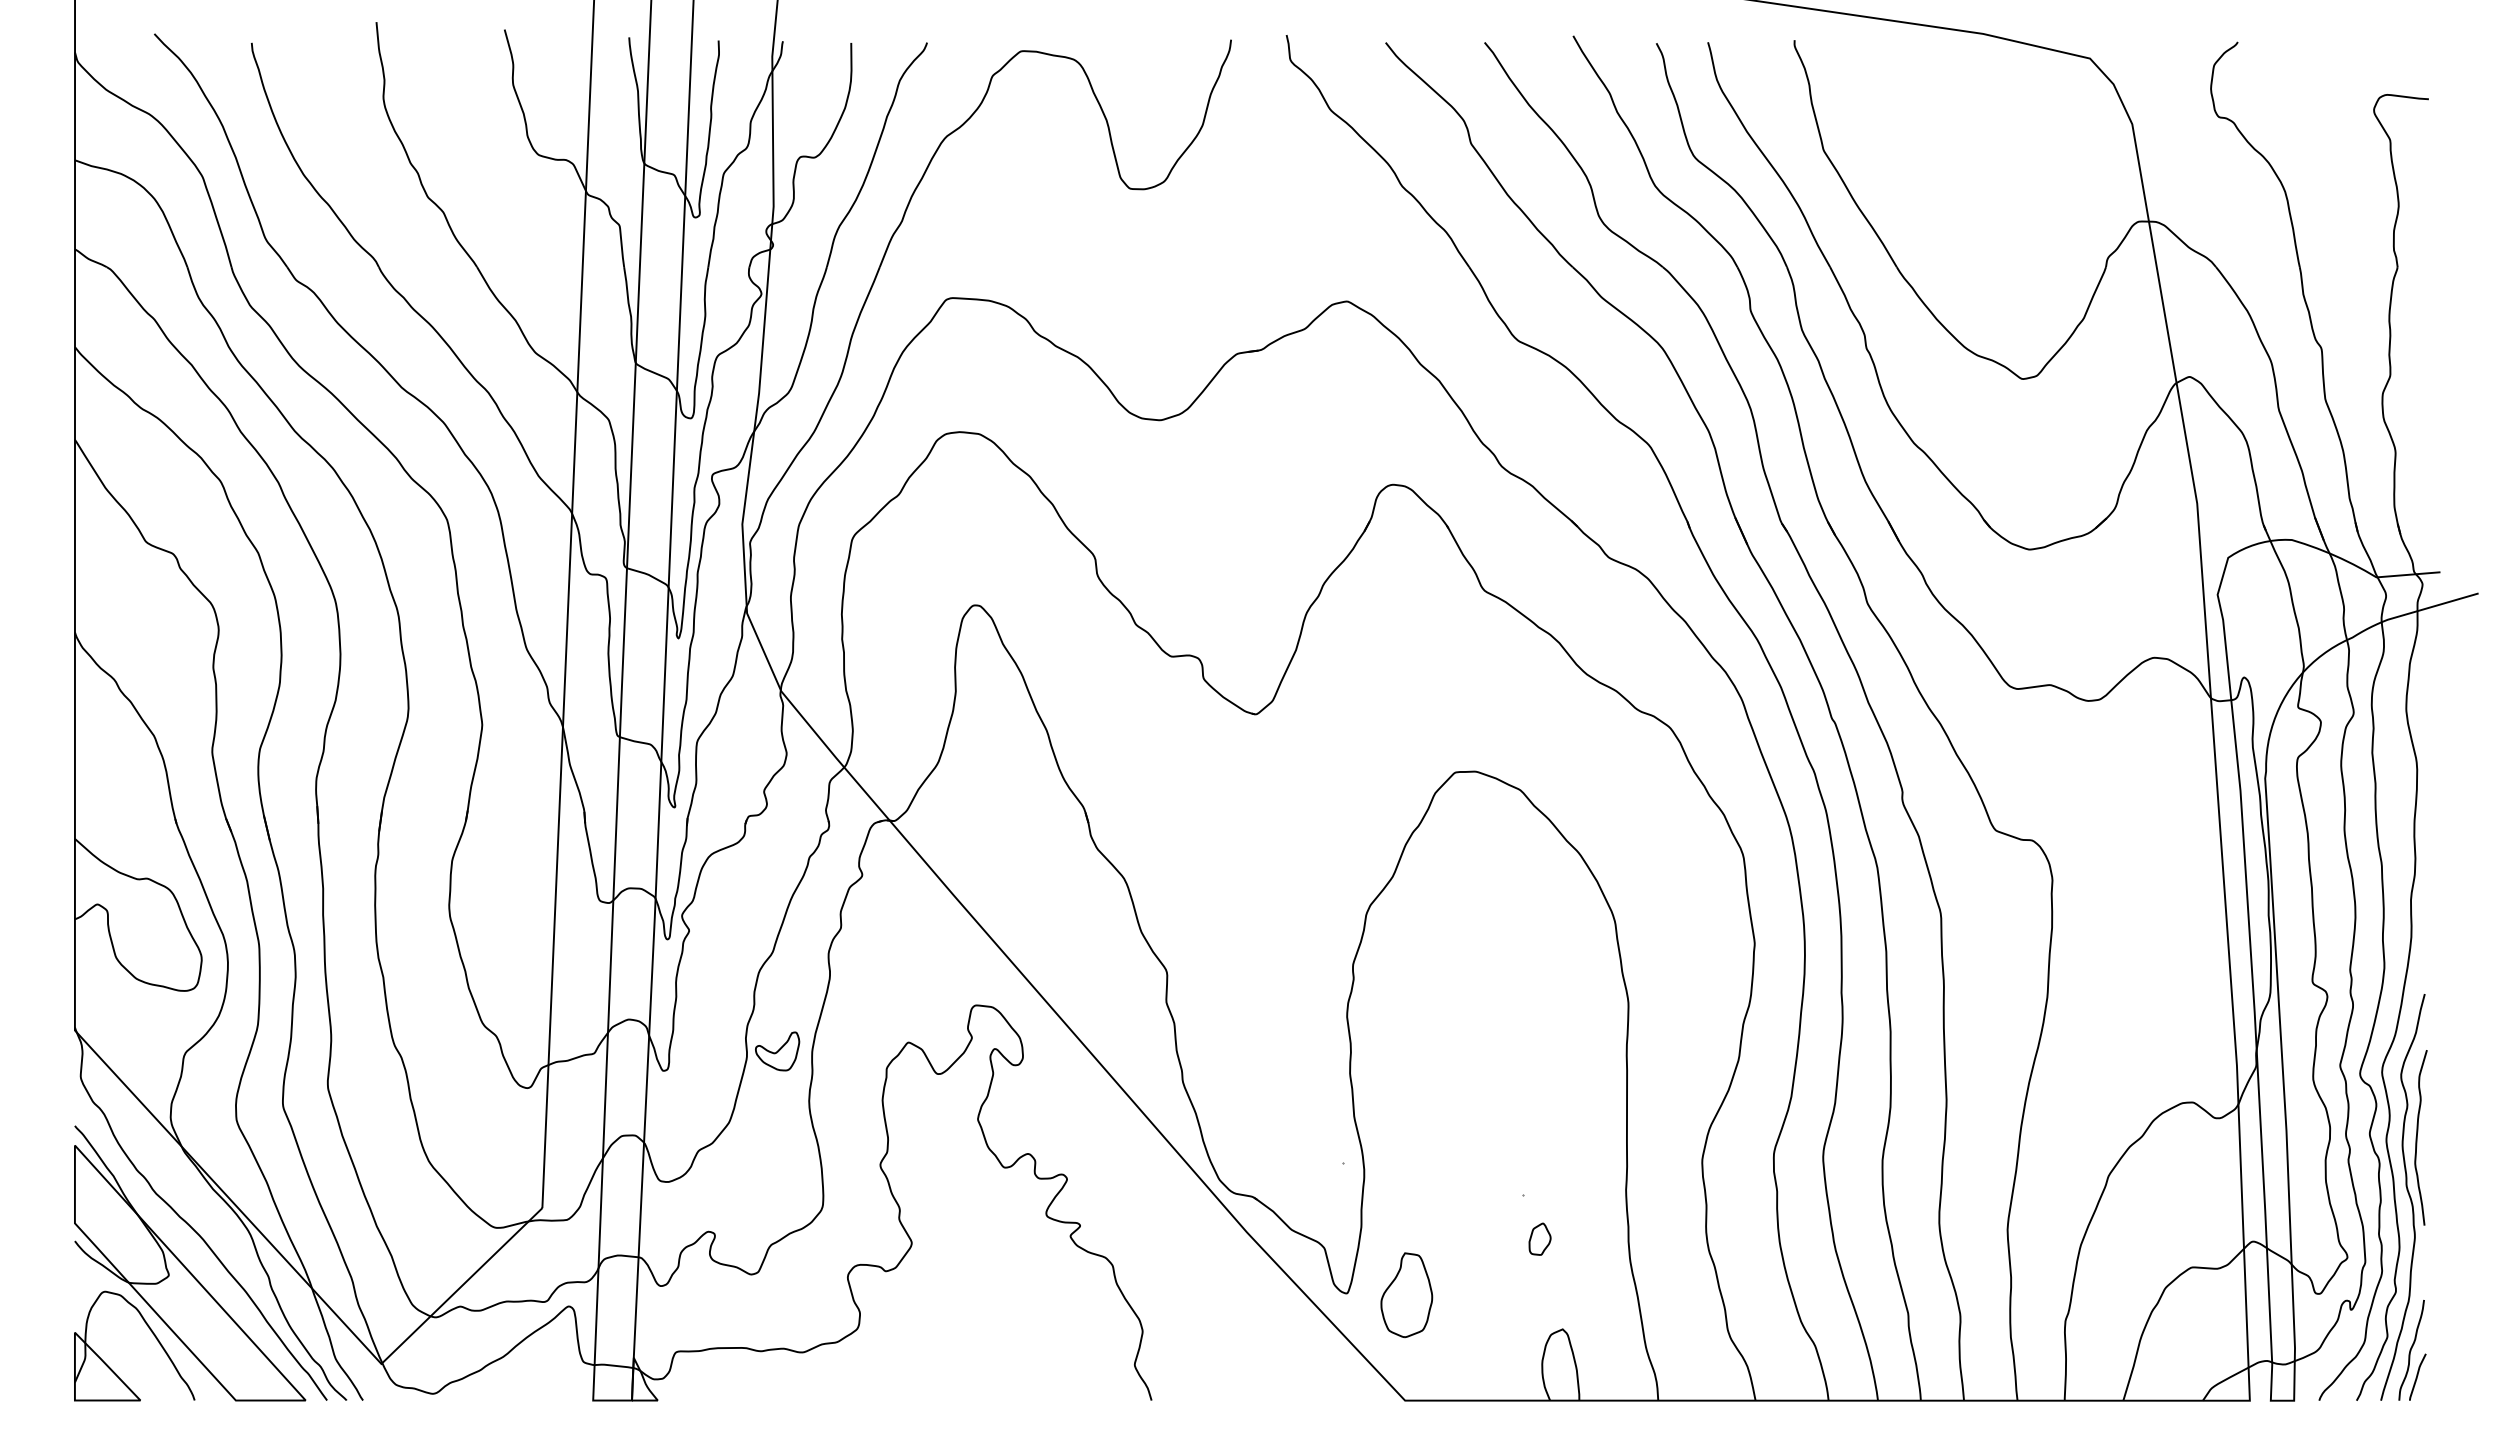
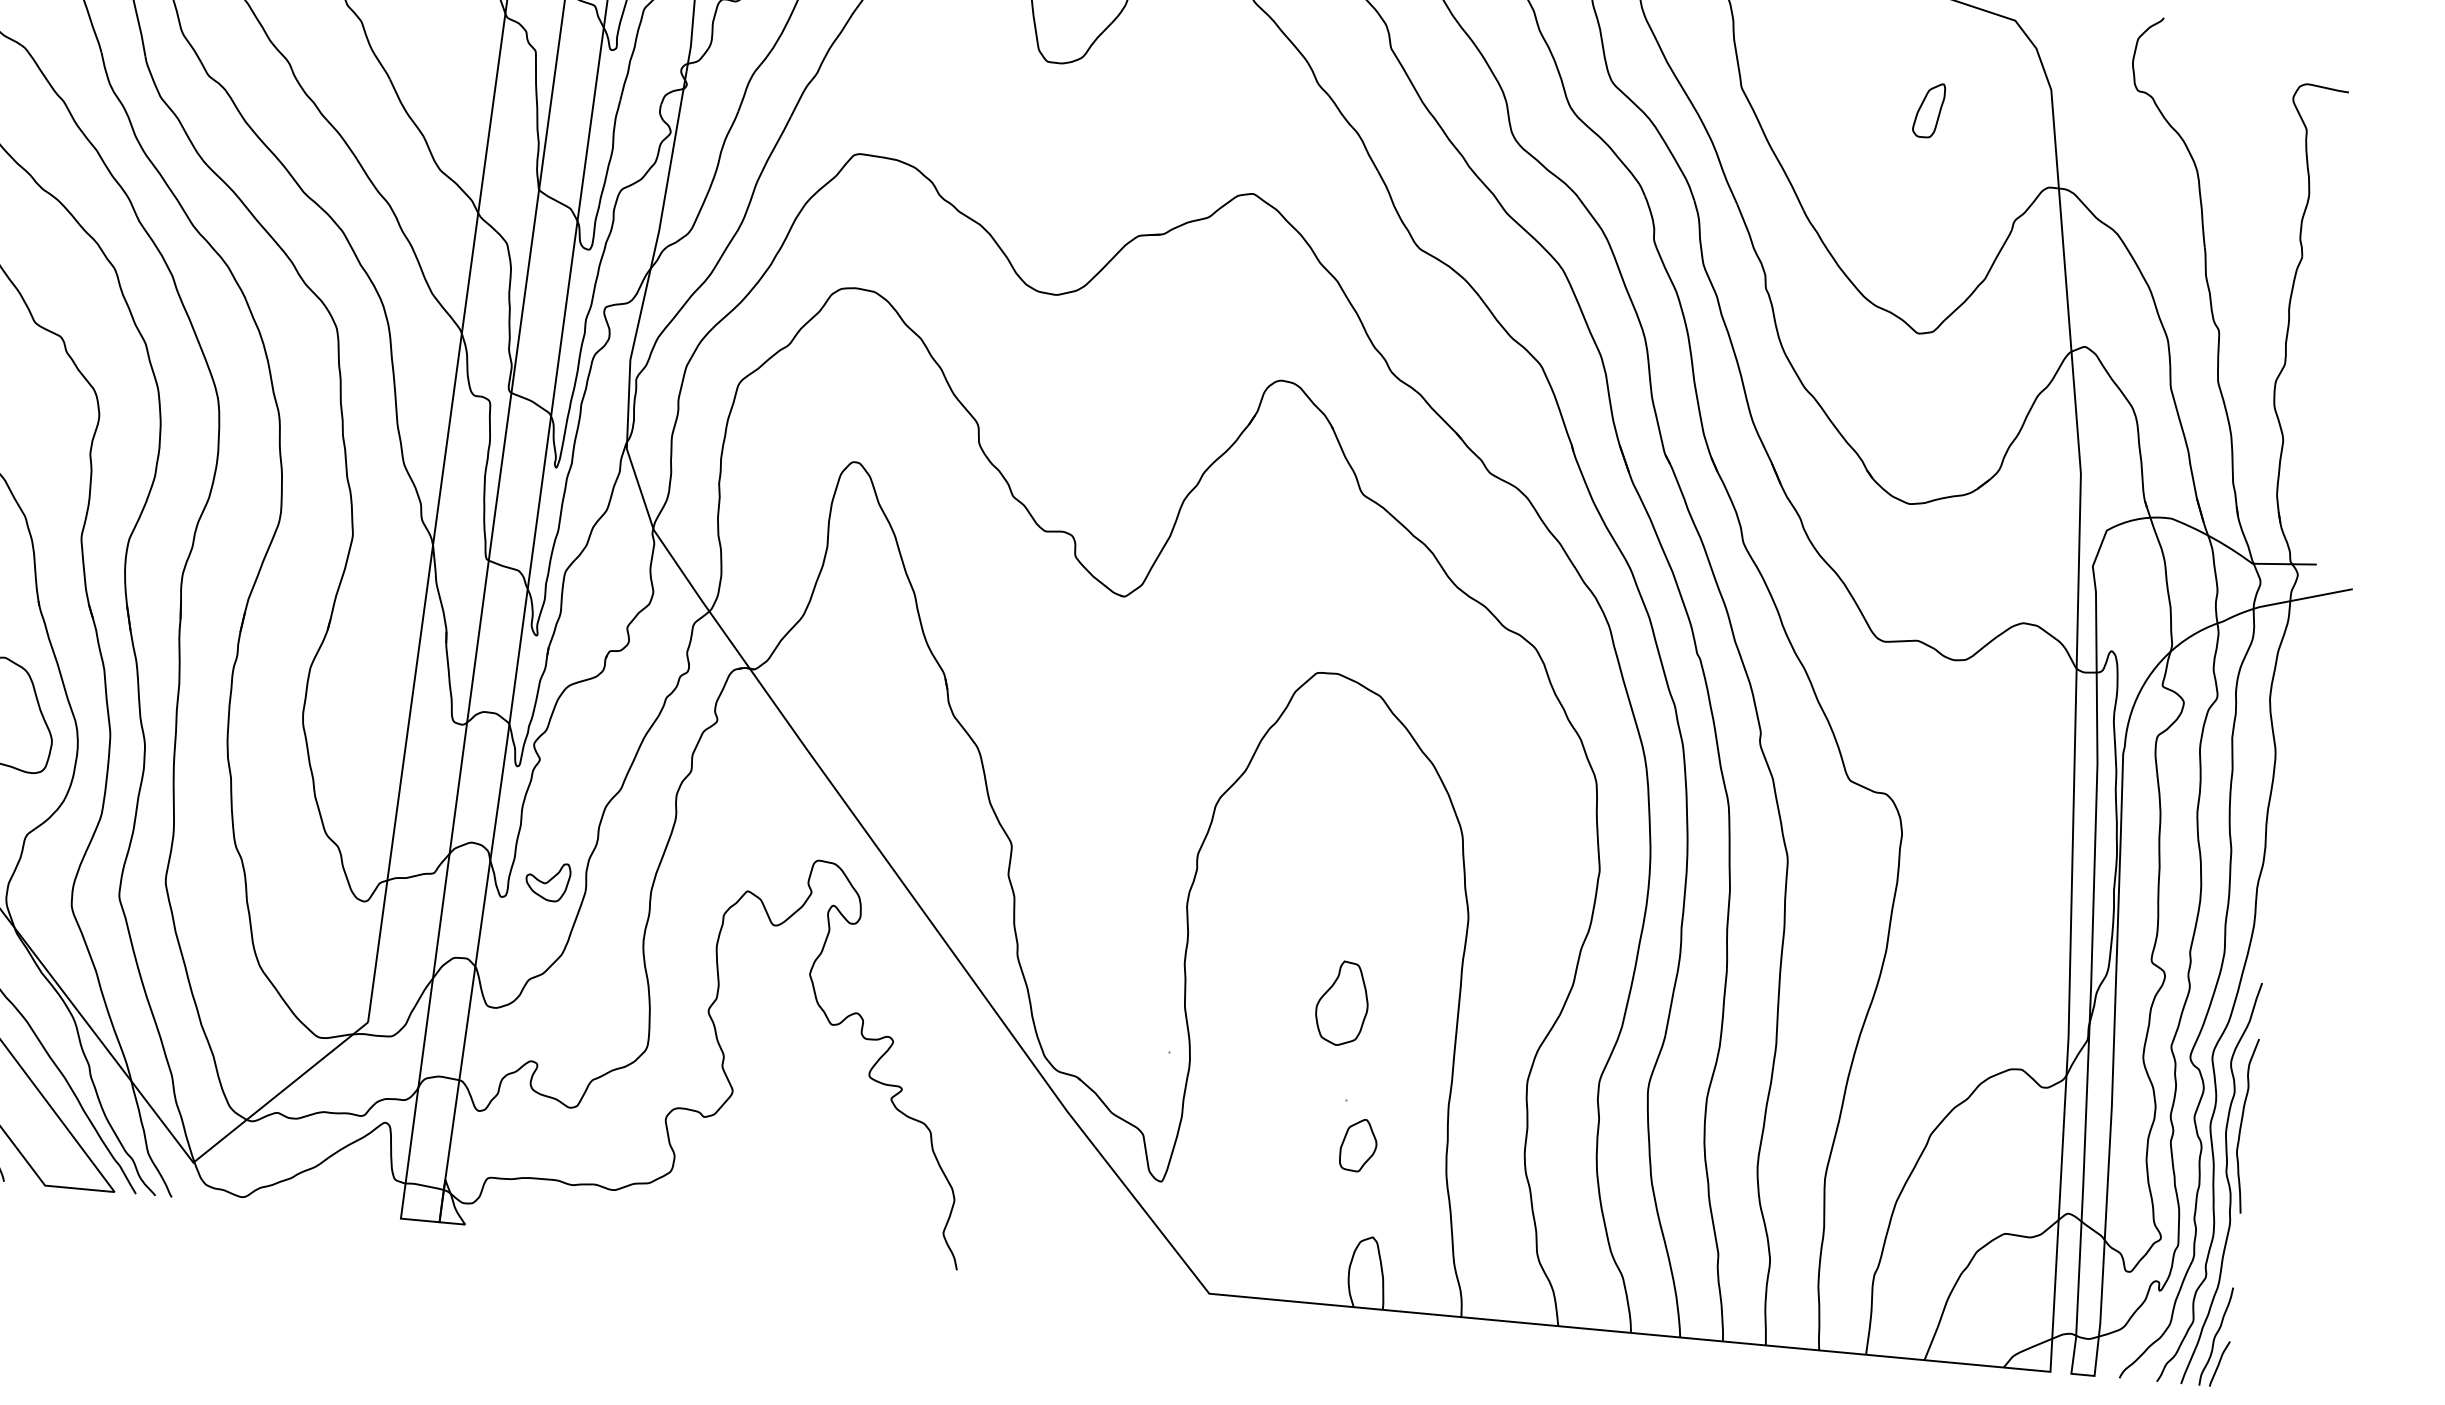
part: (2012, 155) -> (1929, 110), added
part: (777, 1051) -> (547, 881), moved
part: (1539, 1239) -> (1358, 1145), size x1.67
part: (1406, 1295) -> (1342, 1003), moved

